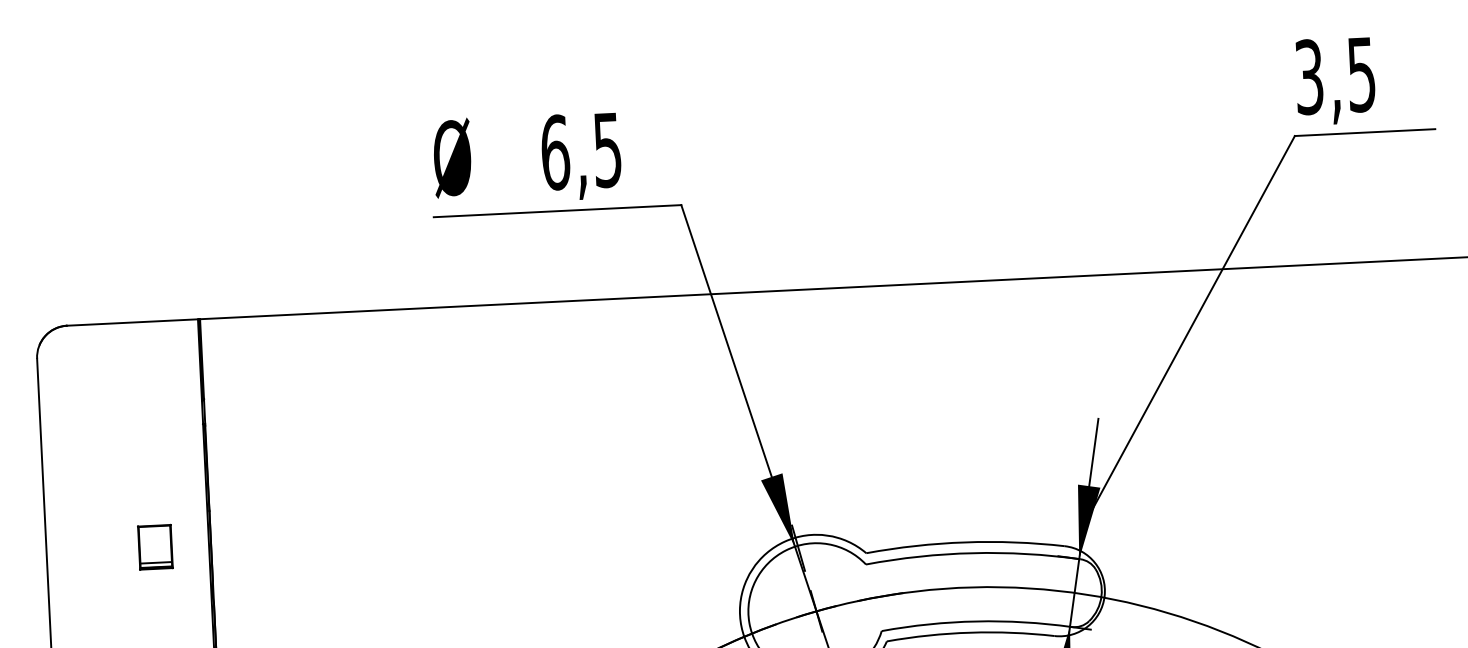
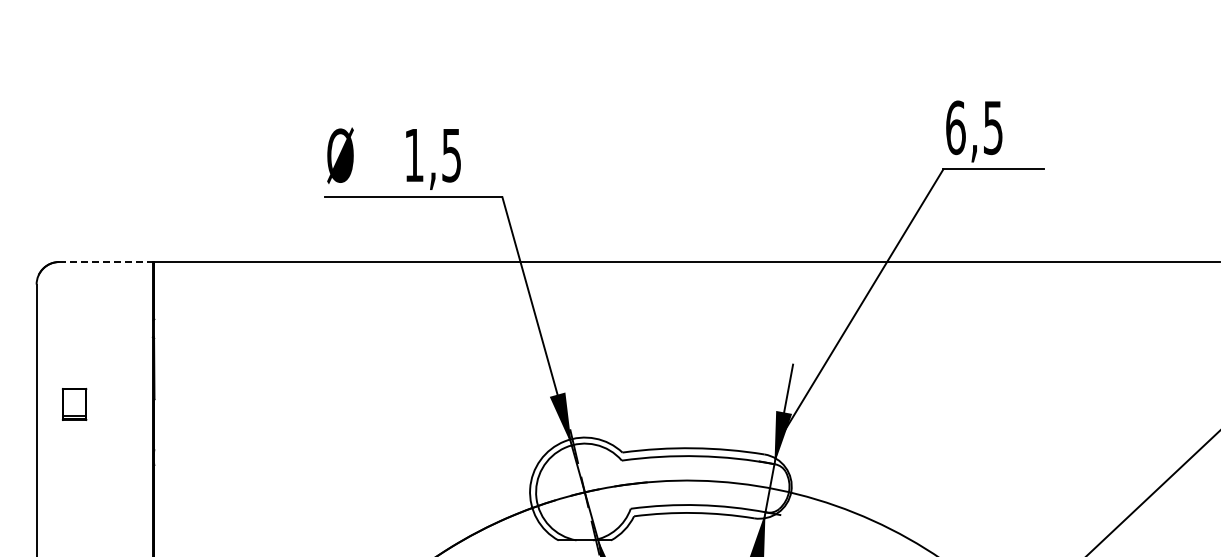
text: (1308, 76) -> (955, 127), 3,5 -> 6,5
text: (555, 152) -> (414, 155), 6,5 -> 1,5
line: (133, 323) -> (106, 262), solid -> dashed
part: (155, 547) -> (74, 404), moved

